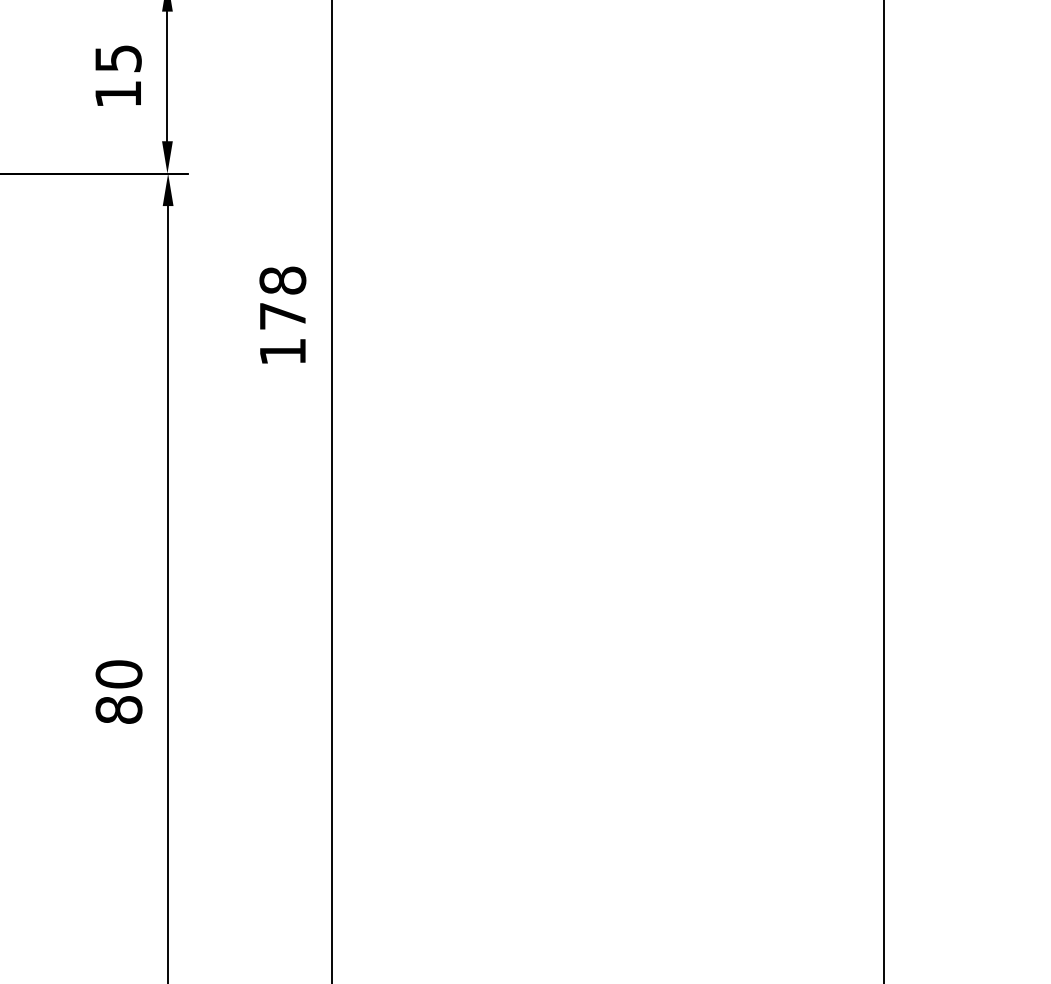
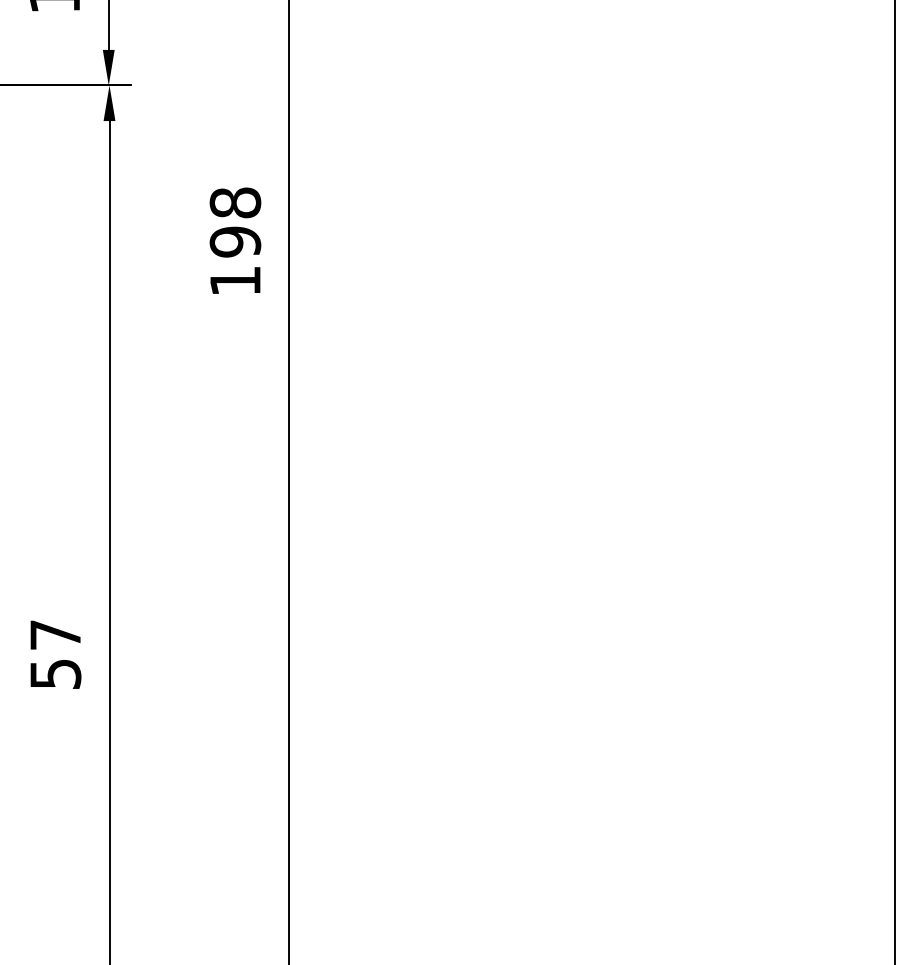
text: (282, 316) -> (235, 242), 178 -> 198
text: (118, 691) -> (55, 653), 80 -> 57

